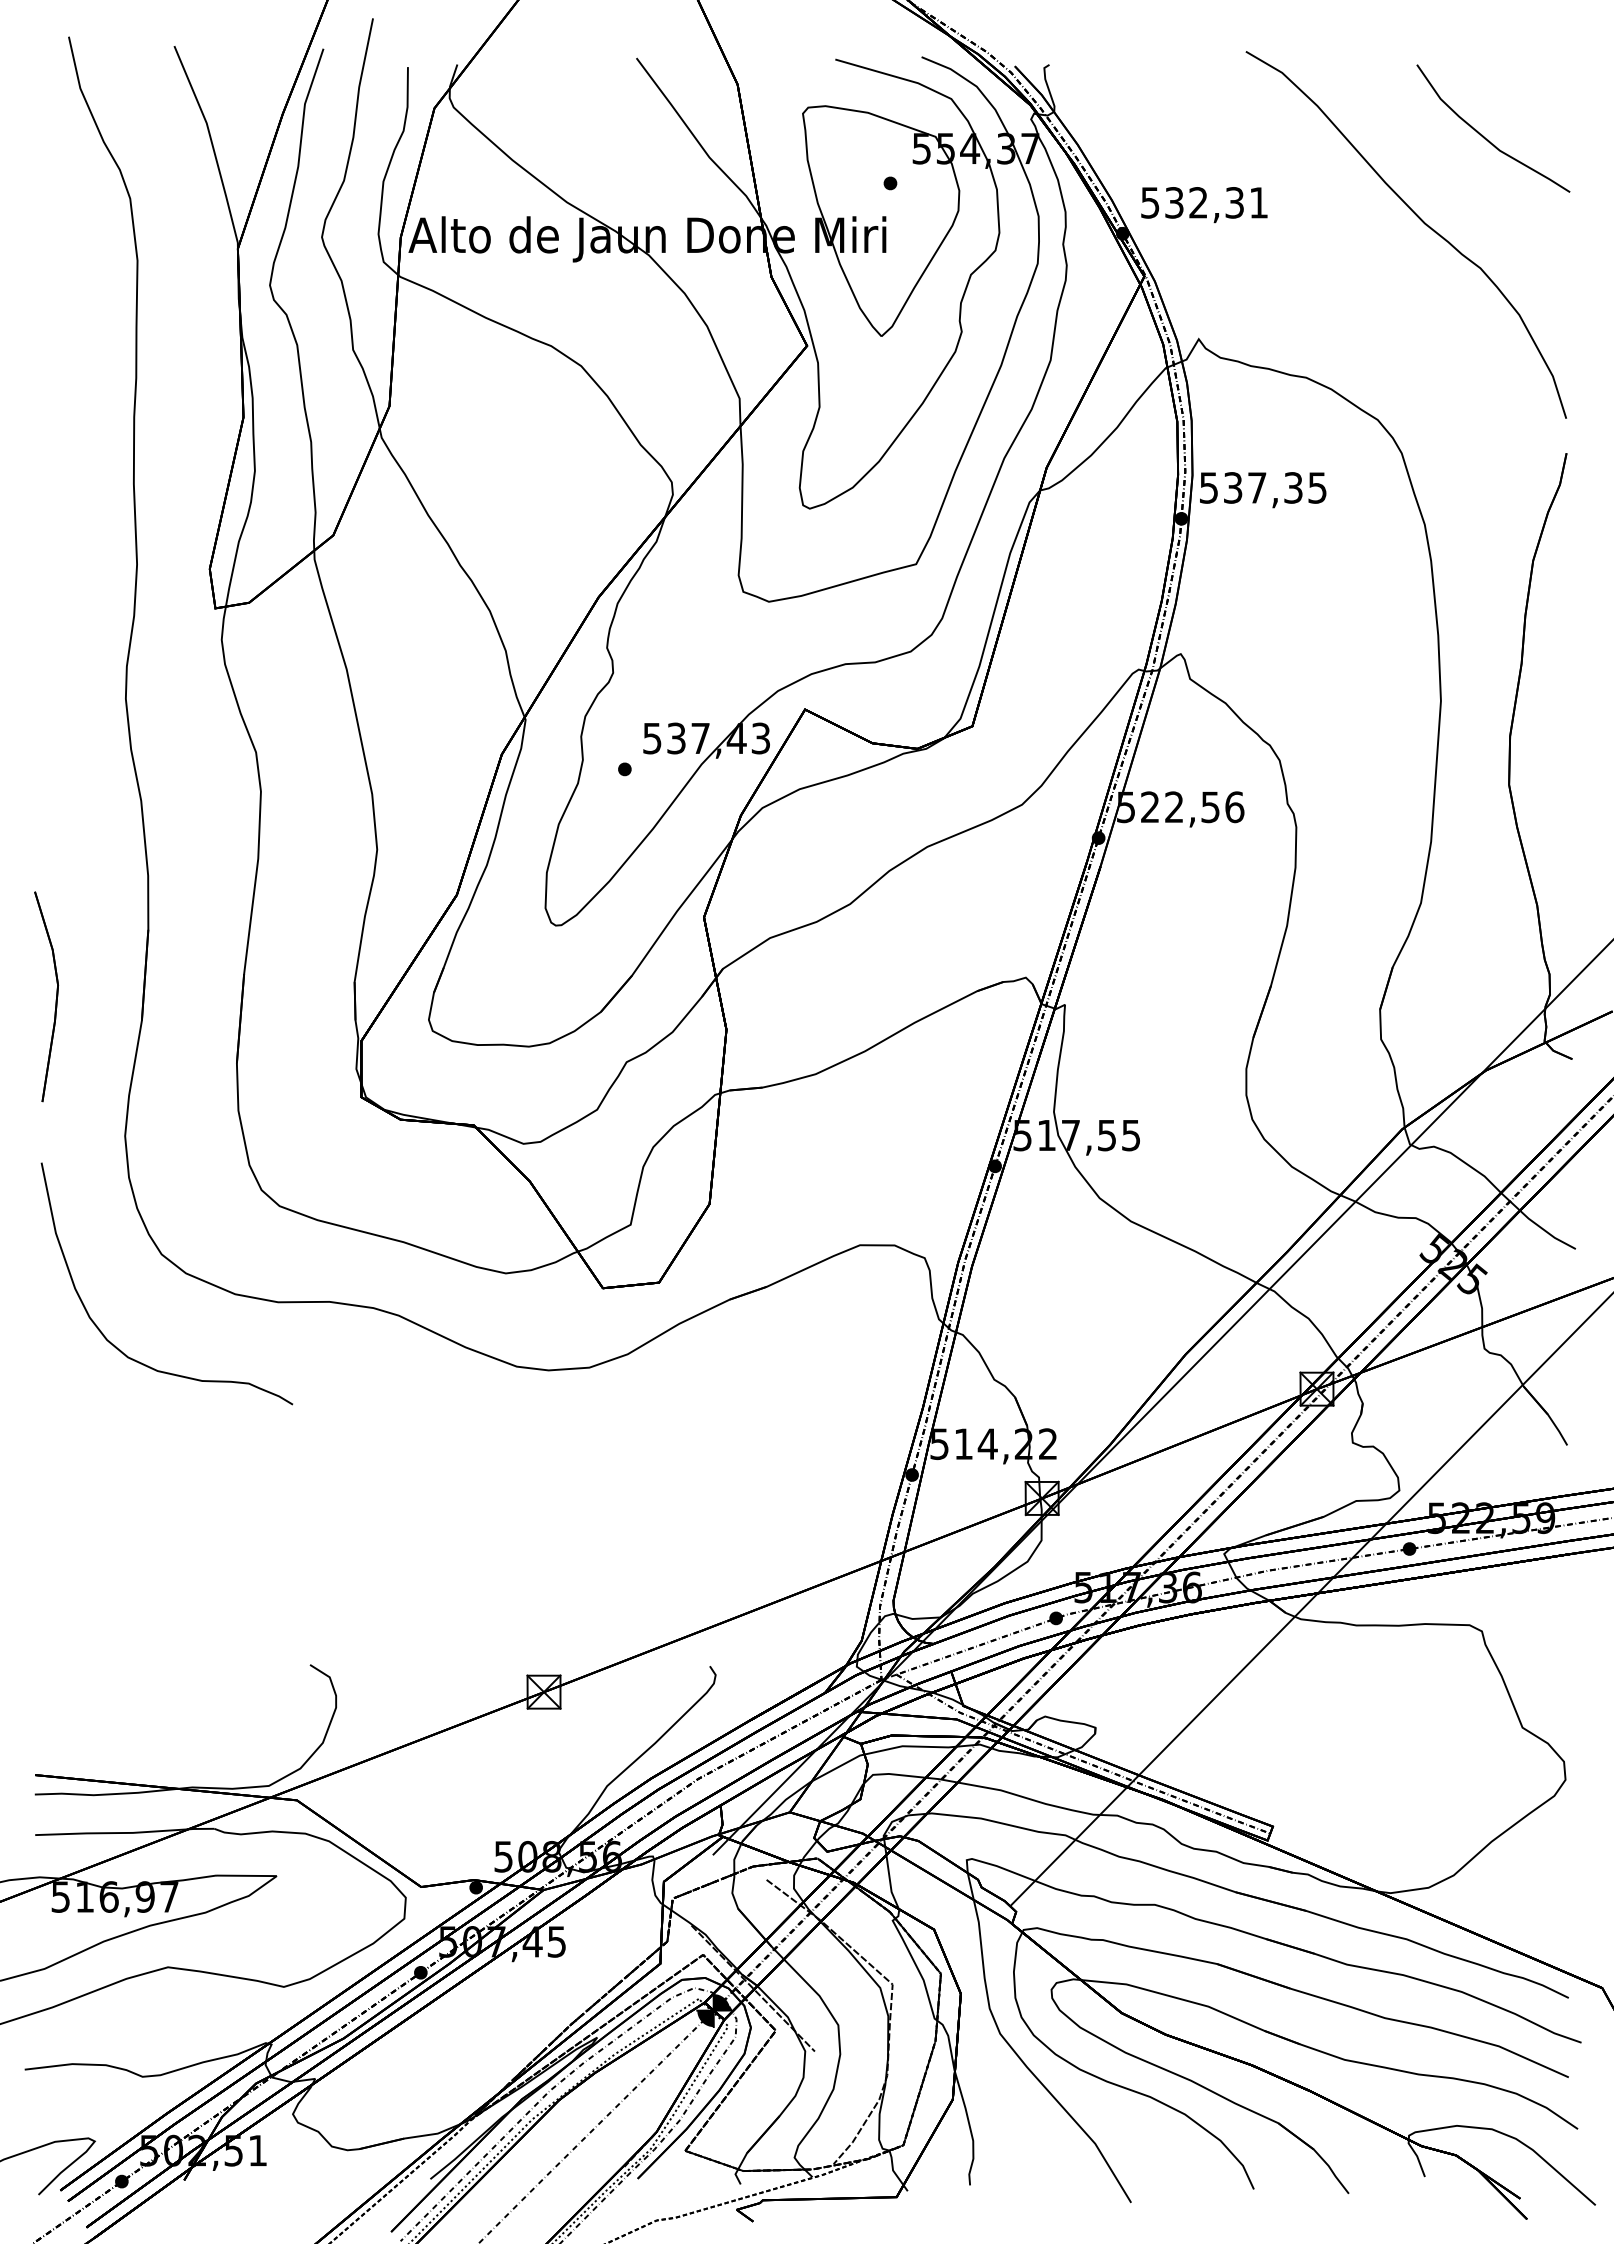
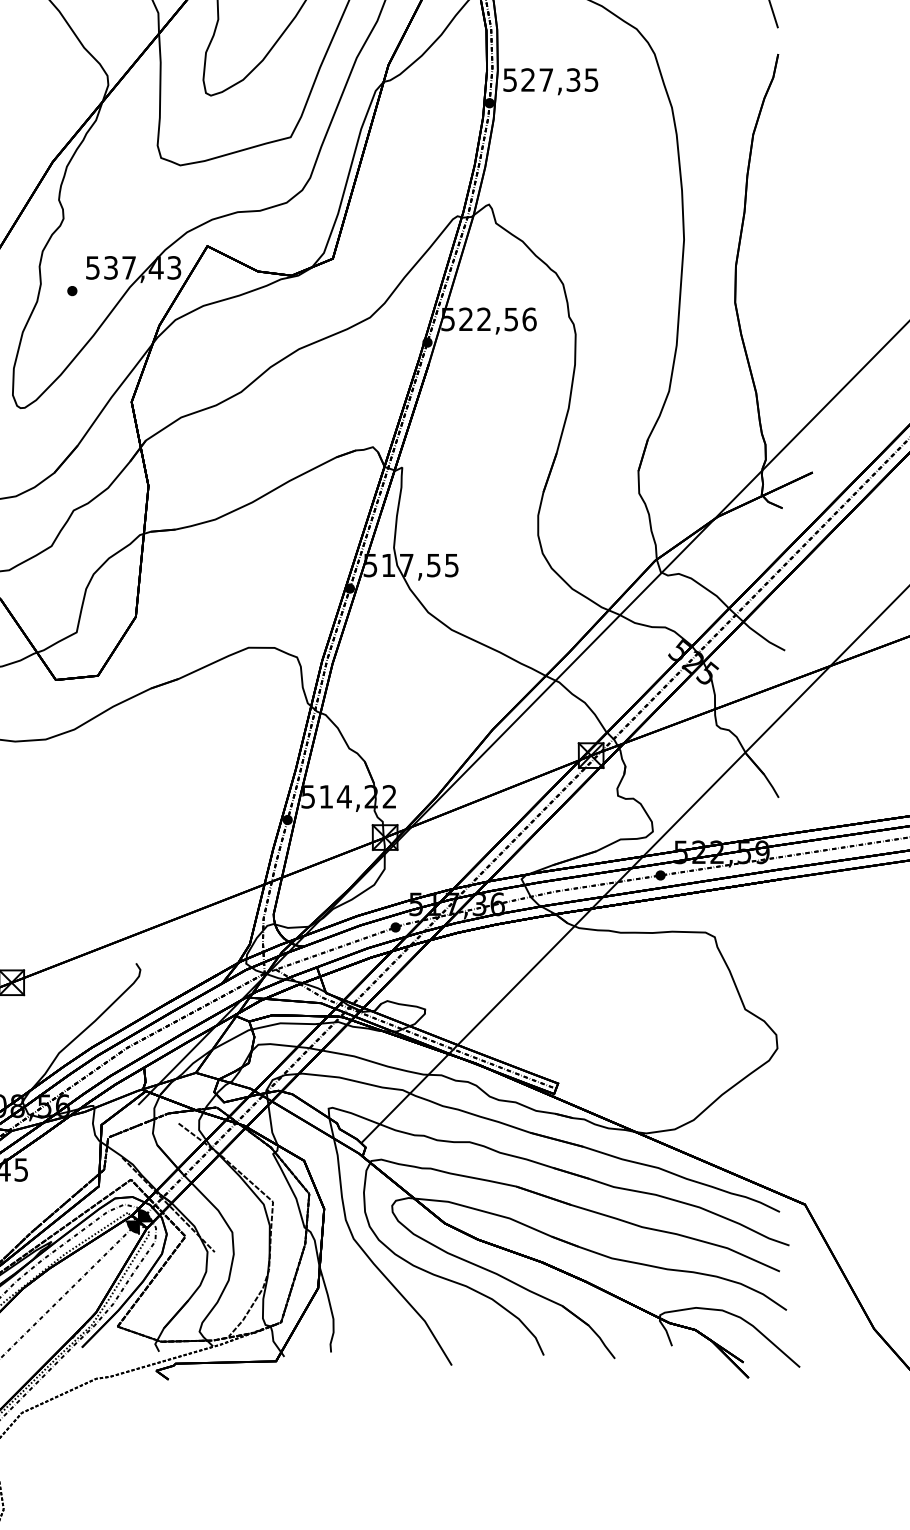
text: (1233, 487) -> (528, 79), 537,35 -> 527,35

